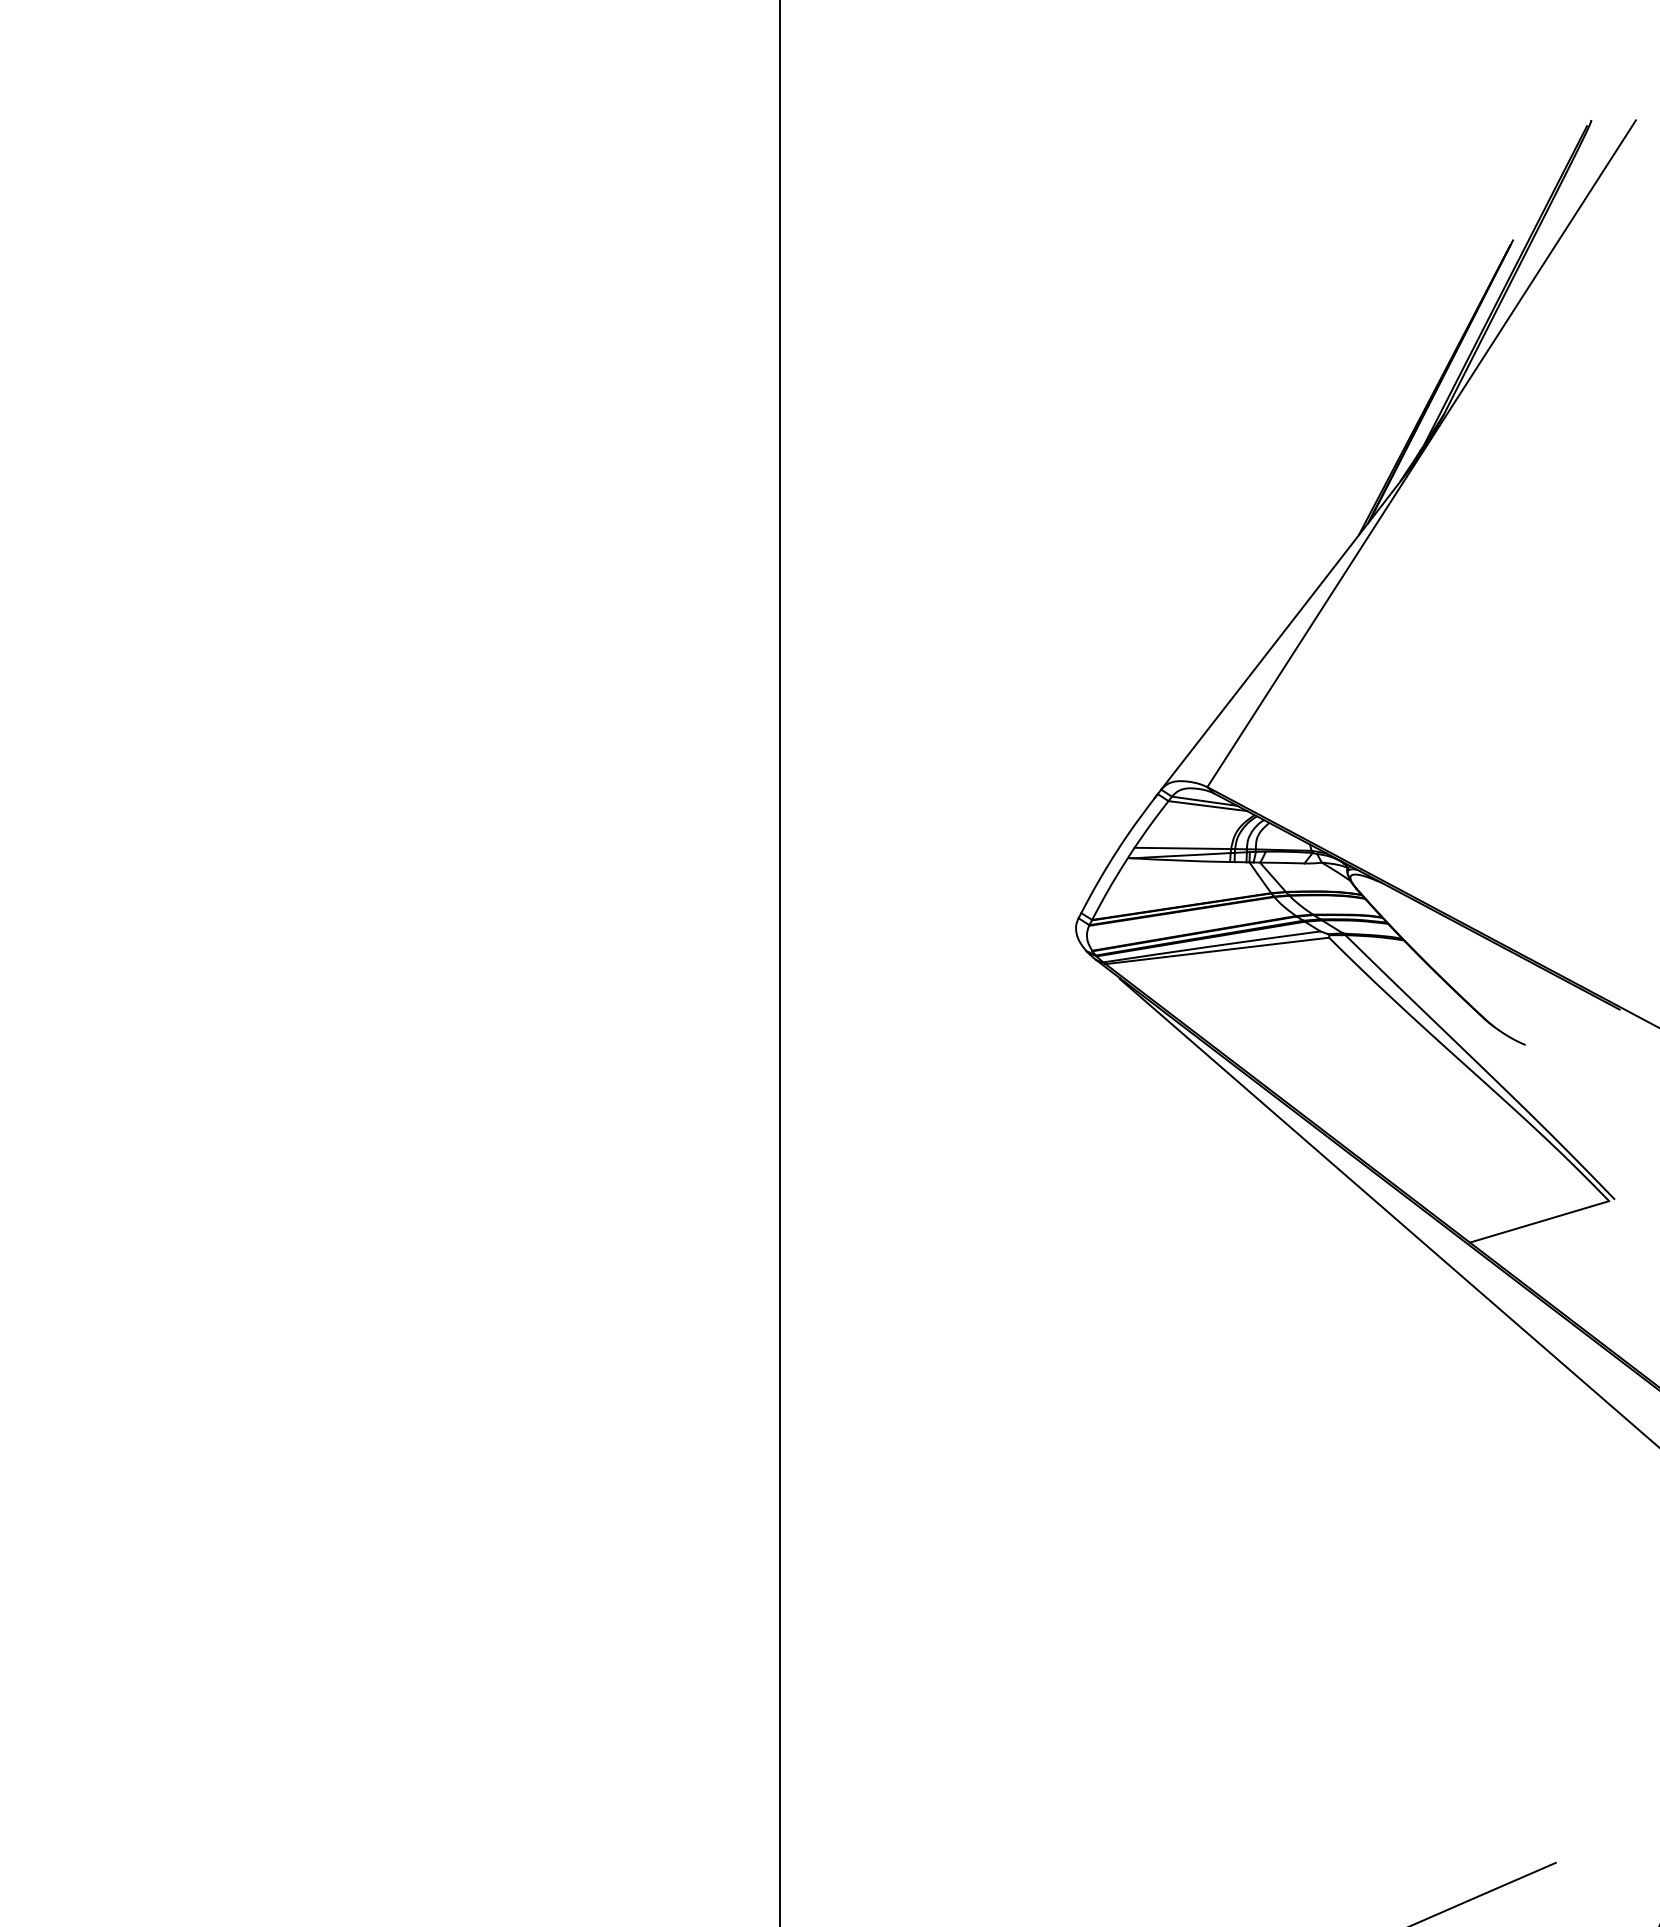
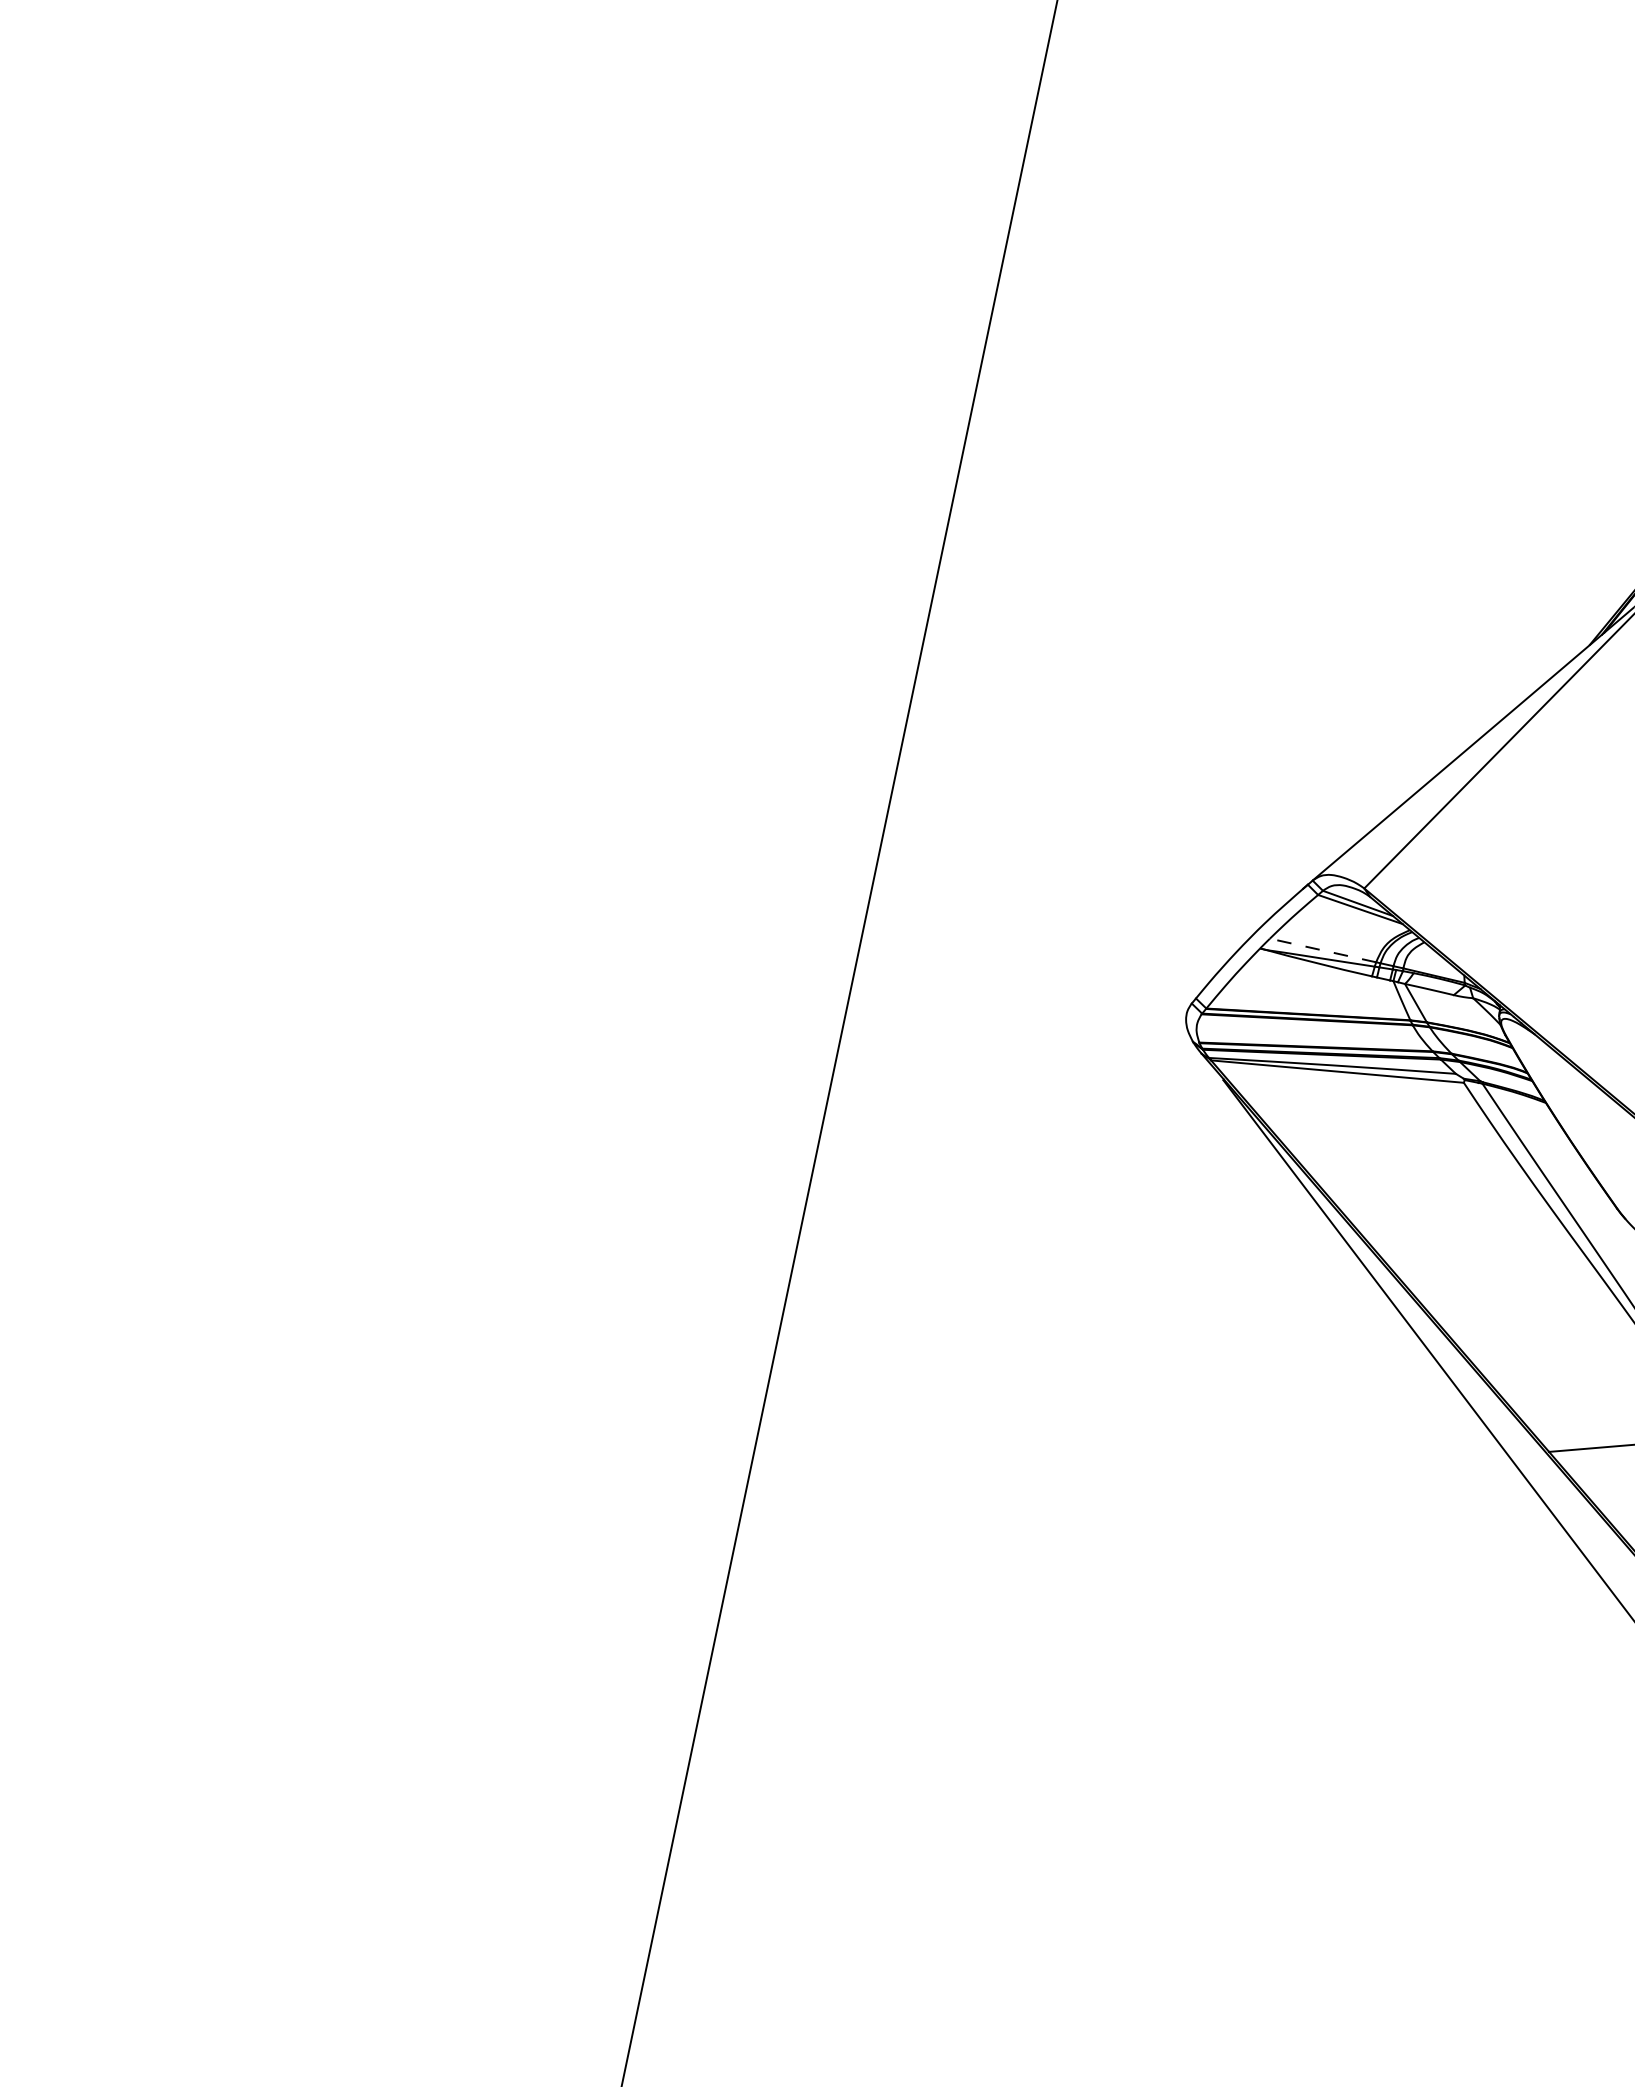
line: (1182, 848) -> (1322, 950), solid -> dashed

